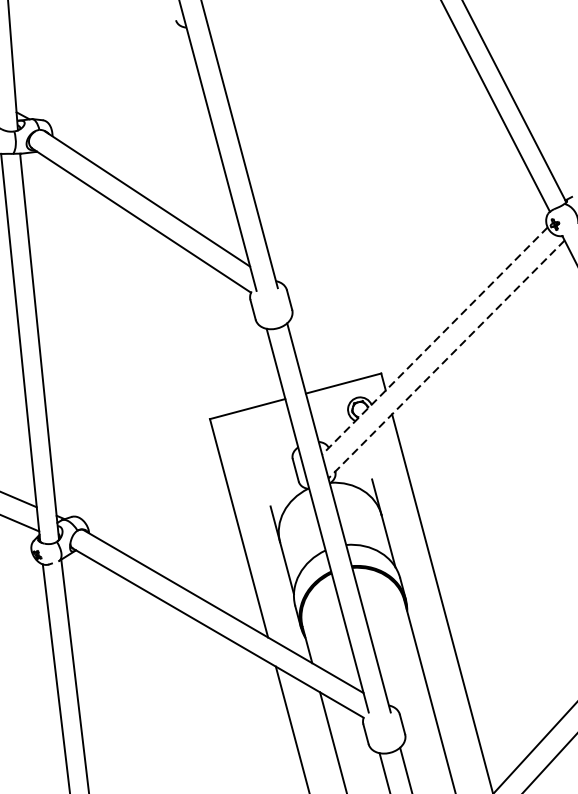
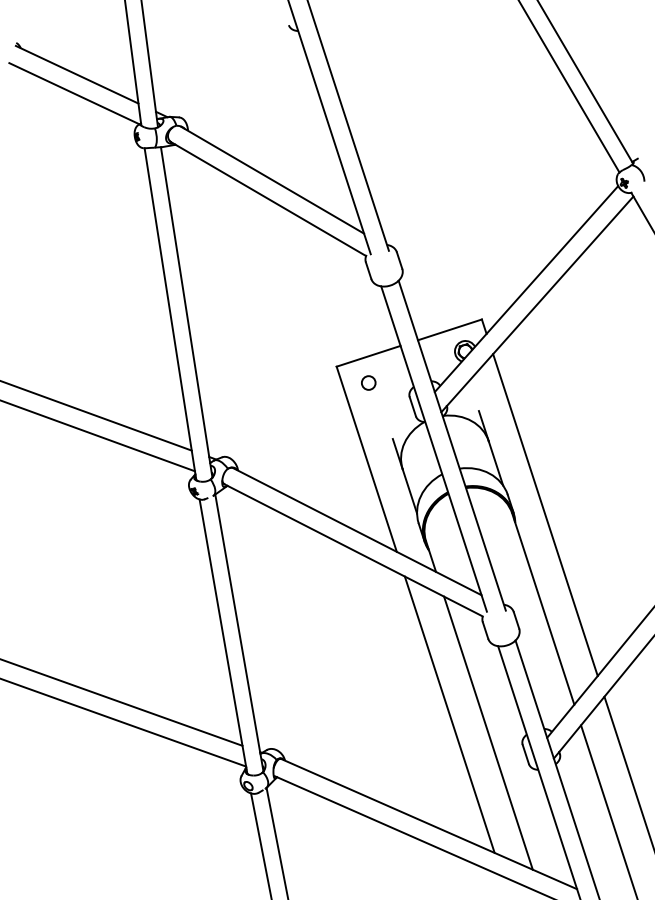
line: (434, 341) -> (526, 289), dashed -> solid
line: (446, 359) -> (537, 304), dashed -> solid
circle: (245, 439) -> (368, 382), added

